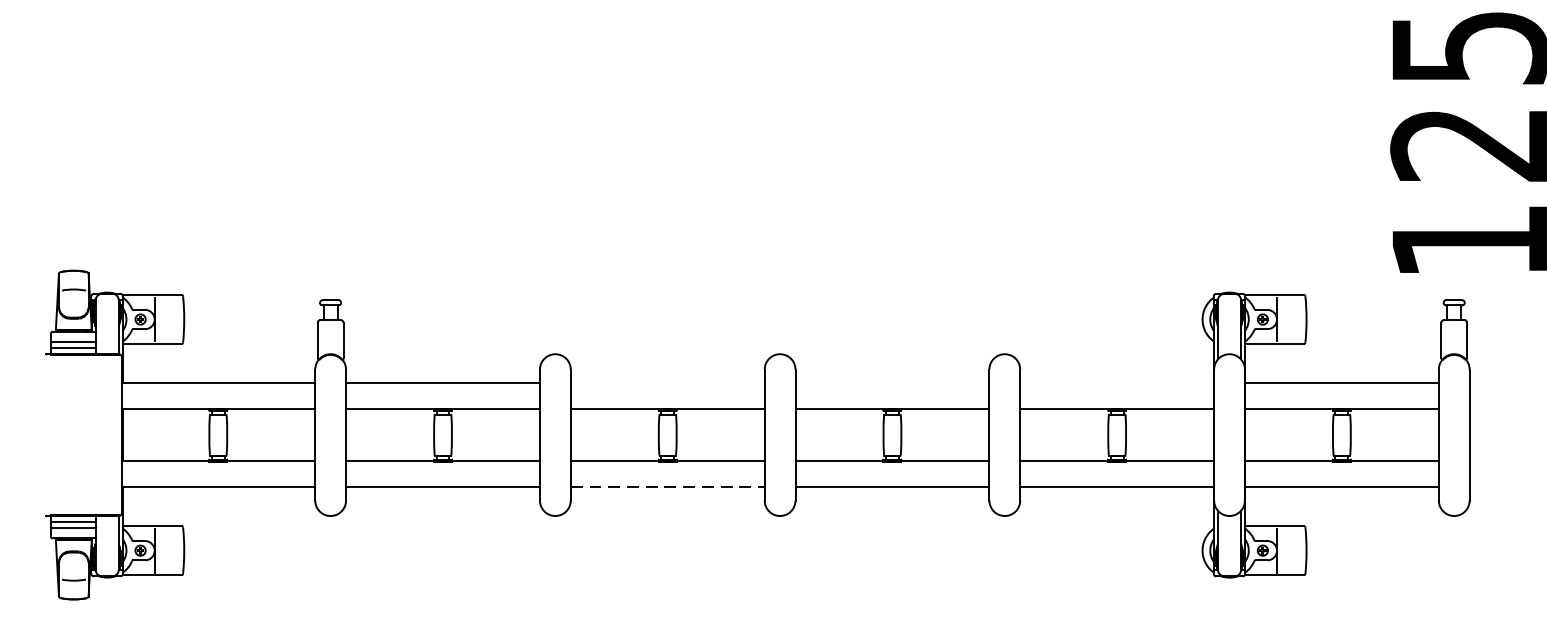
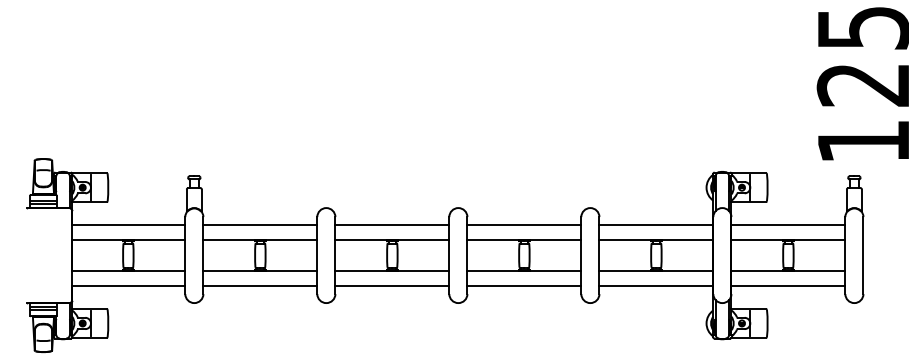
line: (667, 383) -> (392, 225), added
line: (892, 383) -> (524, 225), added
line: (1117, 383) -> (656, 225), added
line: (667, 487) -> (392, 286), dashed -> solid

